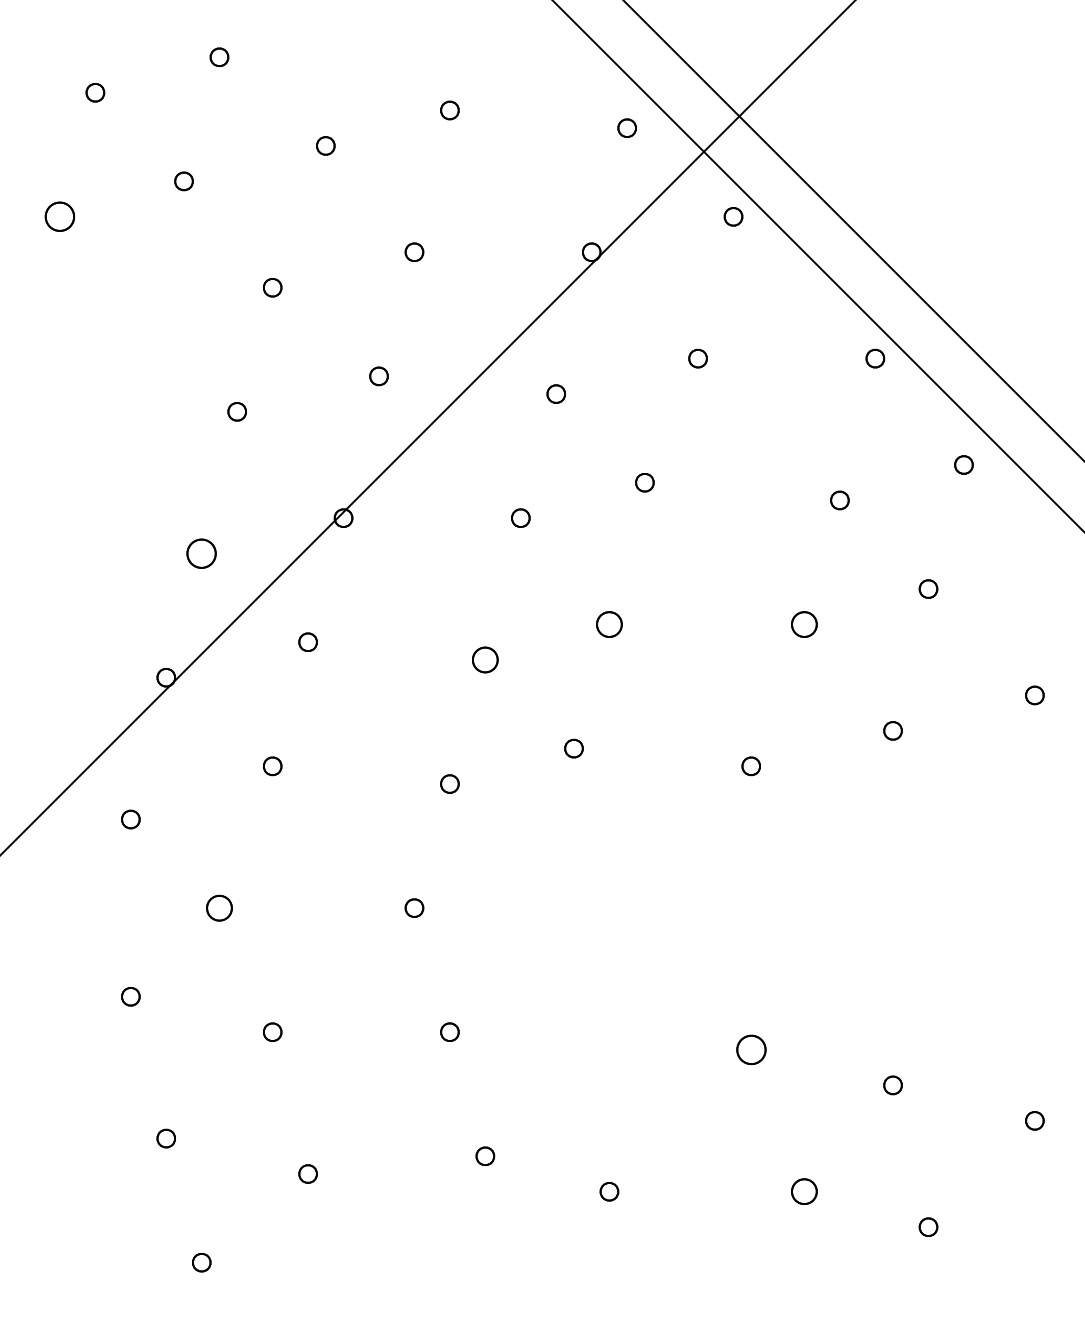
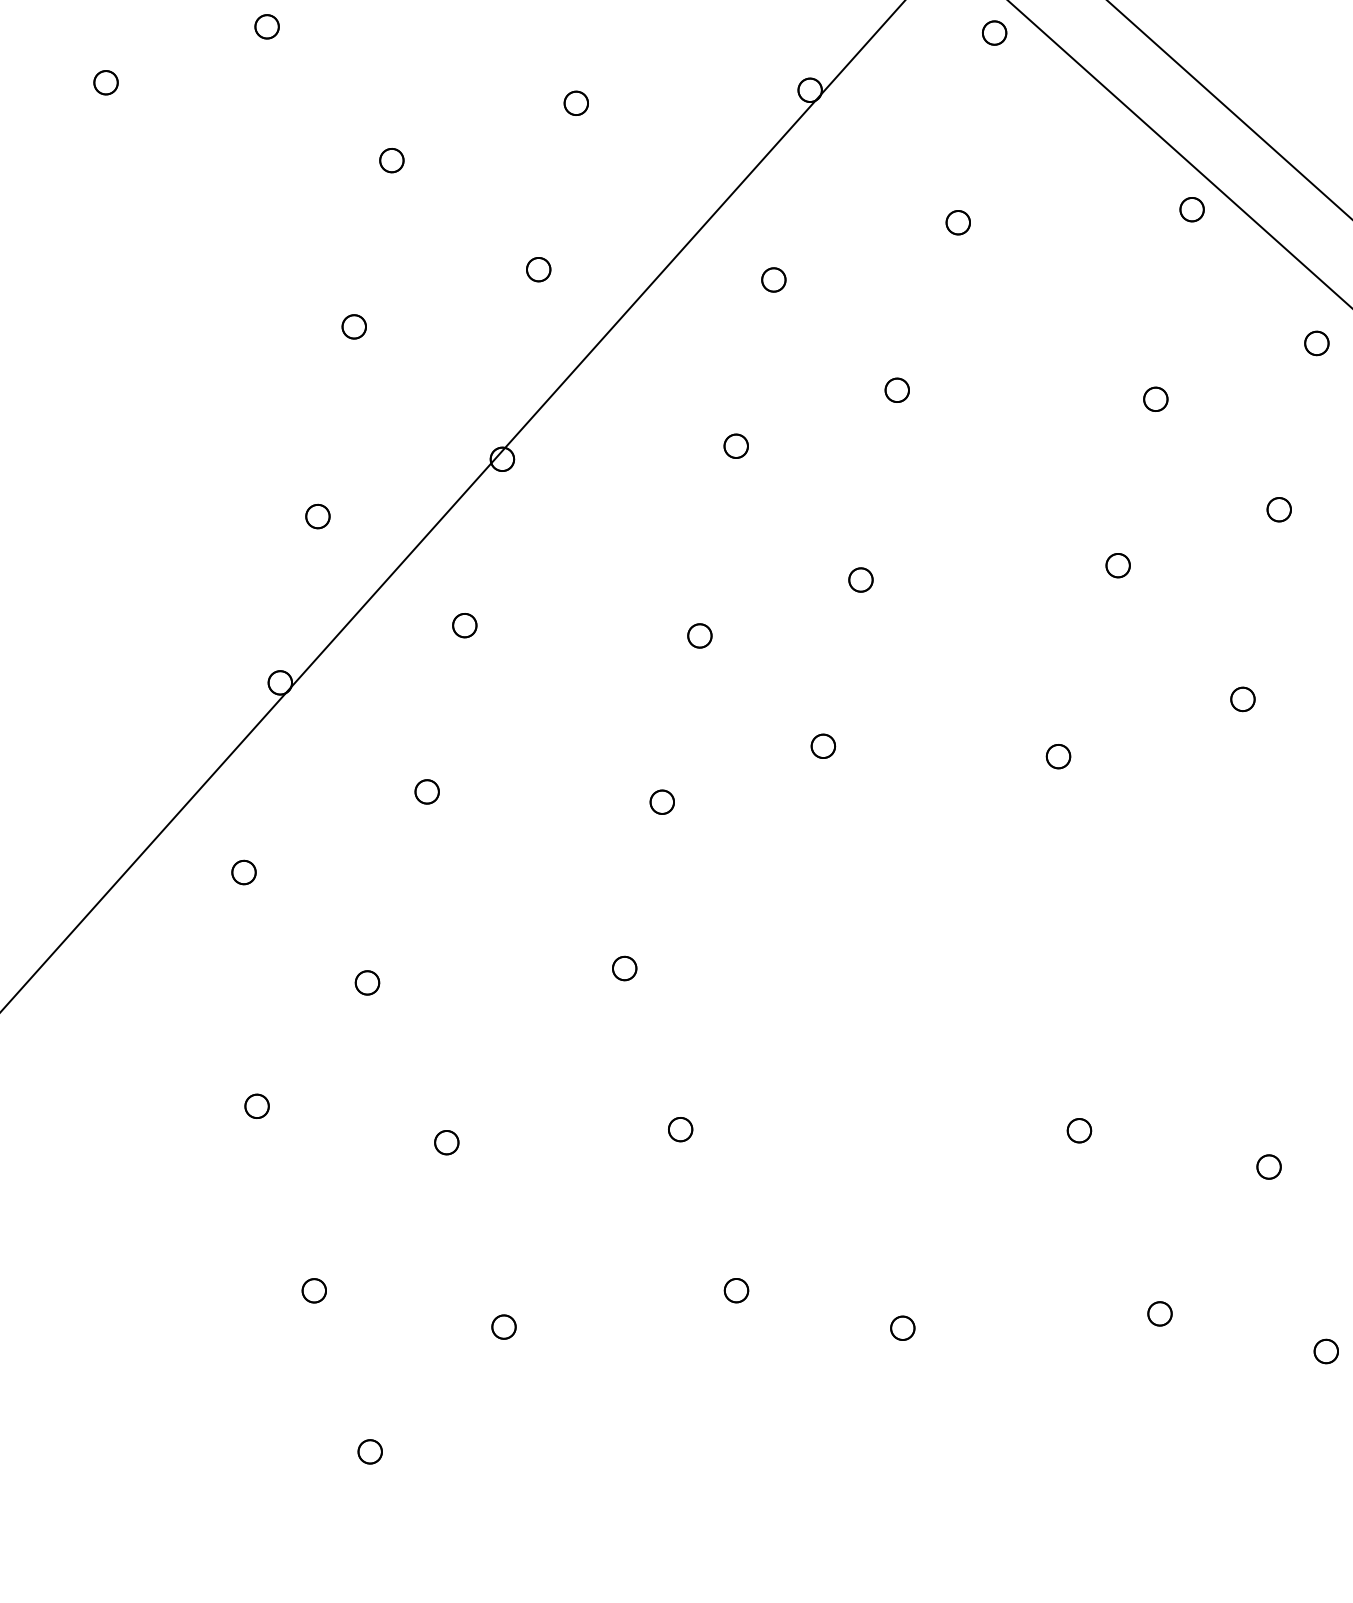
part: (59, 216) -> (105, 82), size x0.62
part: (201, 553) -> (317, 516), size x0.62
part: (609, 624) -> (861, 579), size x0.71
part: (804, 624) -> (1118, 565), size x0.71
part: (485, 659) -> (700, 635), size x0.71
part: (219, 907) -> (367, 982), size x0.71
part: (750, 1049) -> (1078, 1130), size x0.62
part: (804, 1191) -> (1160, 1313), size x0.71

